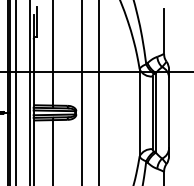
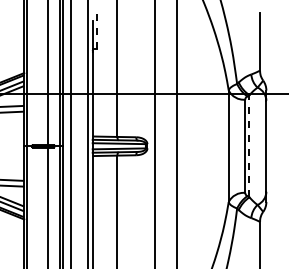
line: (37, 21) -> (97, 29), solid -> dashed
line: (155, 112) -> (249, 145), solid -> dashed

